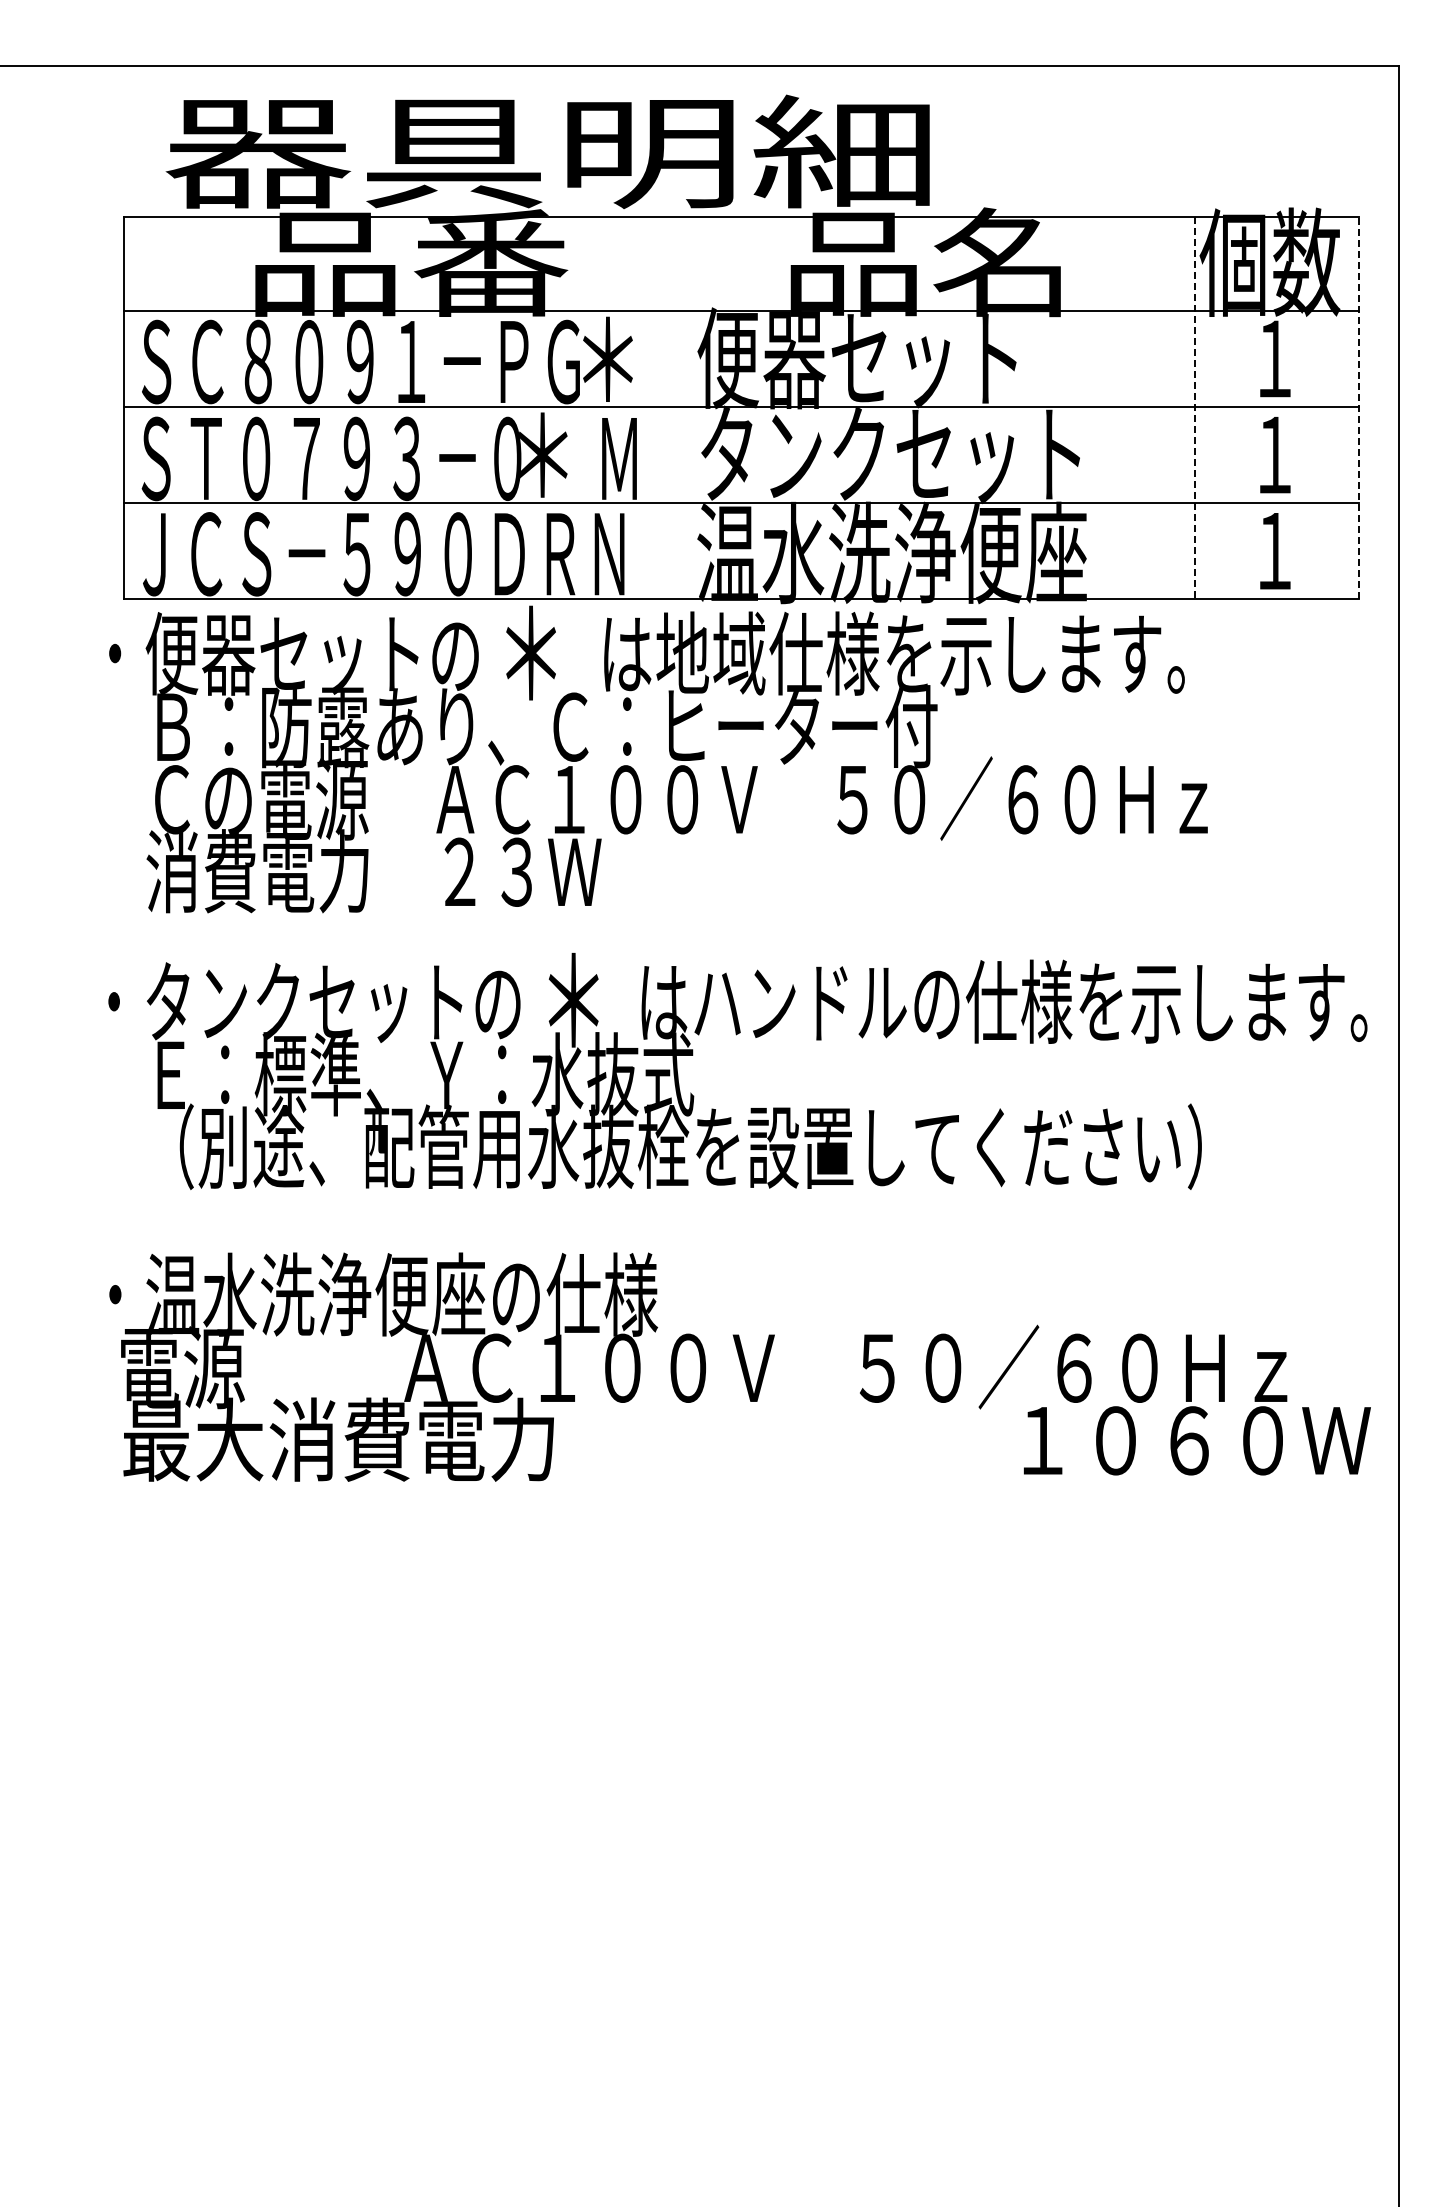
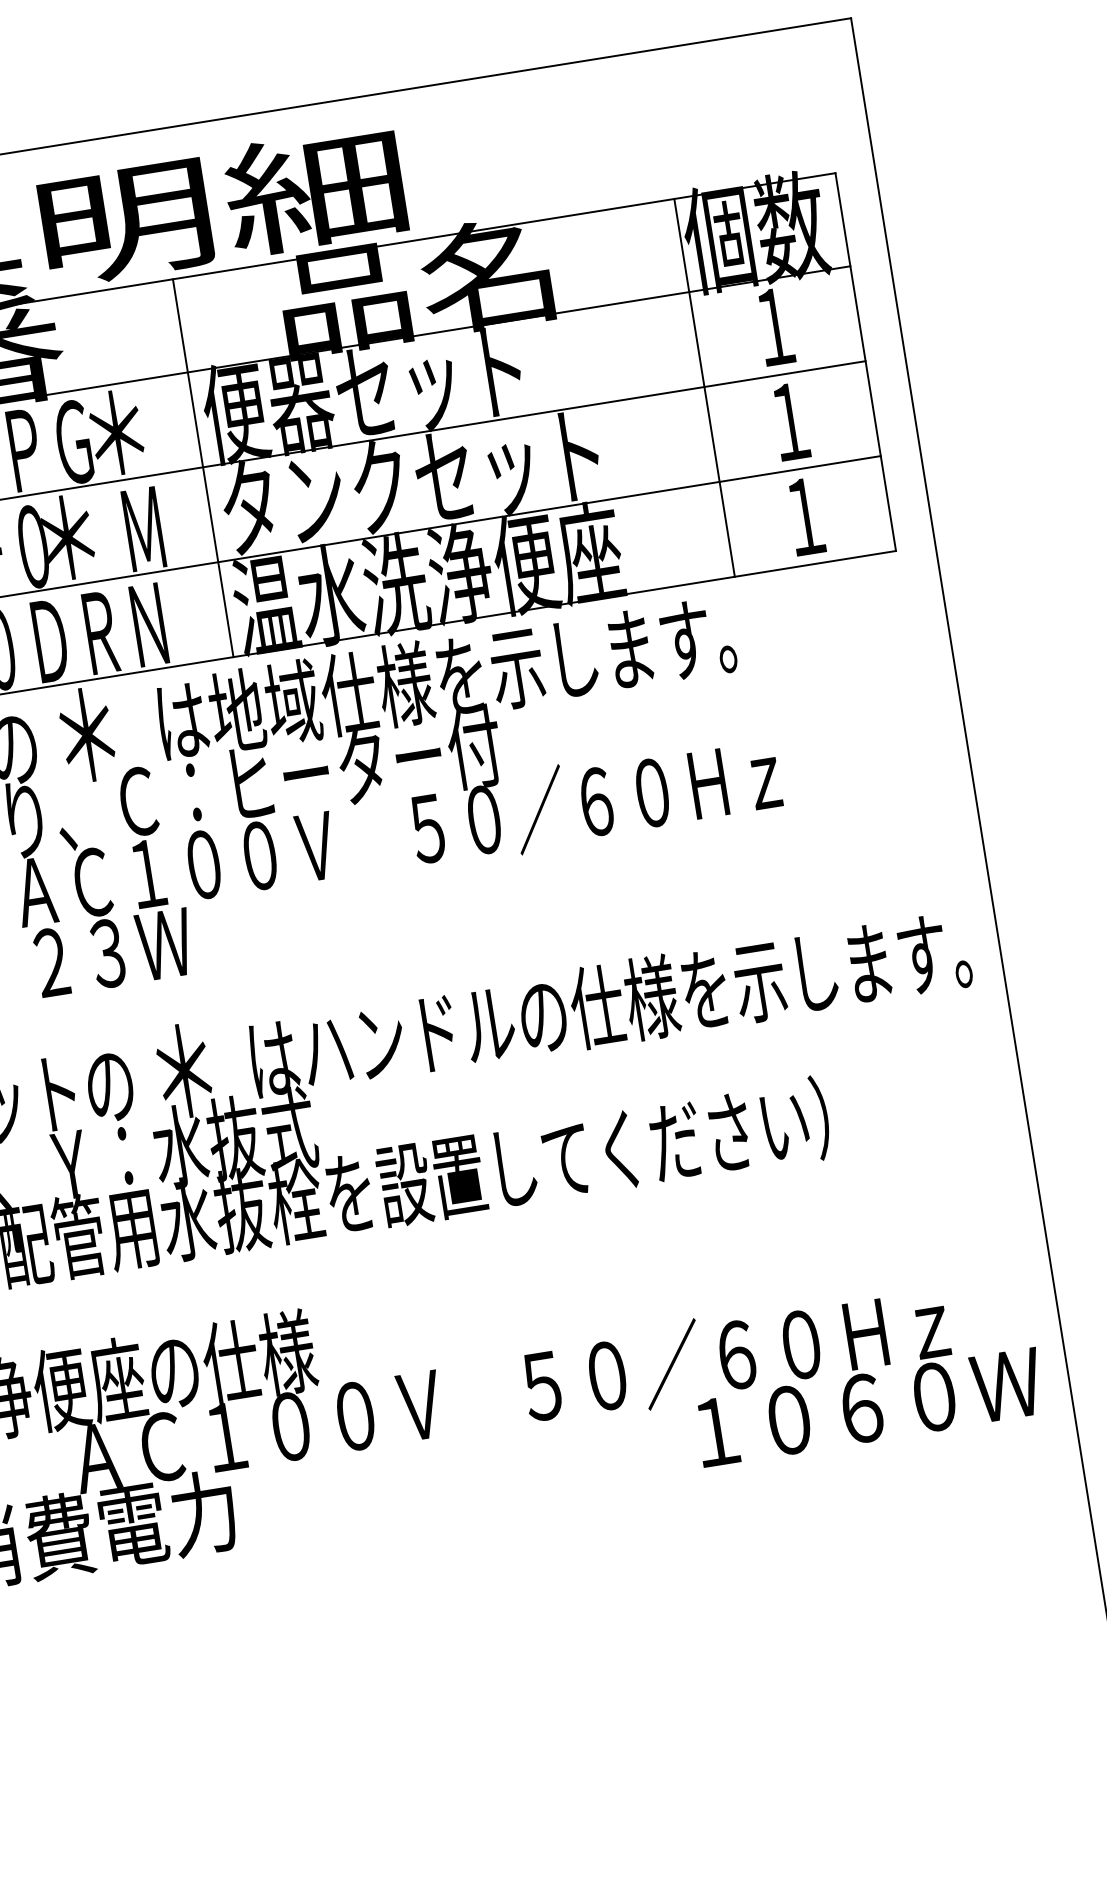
line: (687, 407) -> (202, 467), added
line: (1358, 407) -> (865, 361), dashed -> solid
line: (1195, 408) -> (704, 388), dashed -> solid

